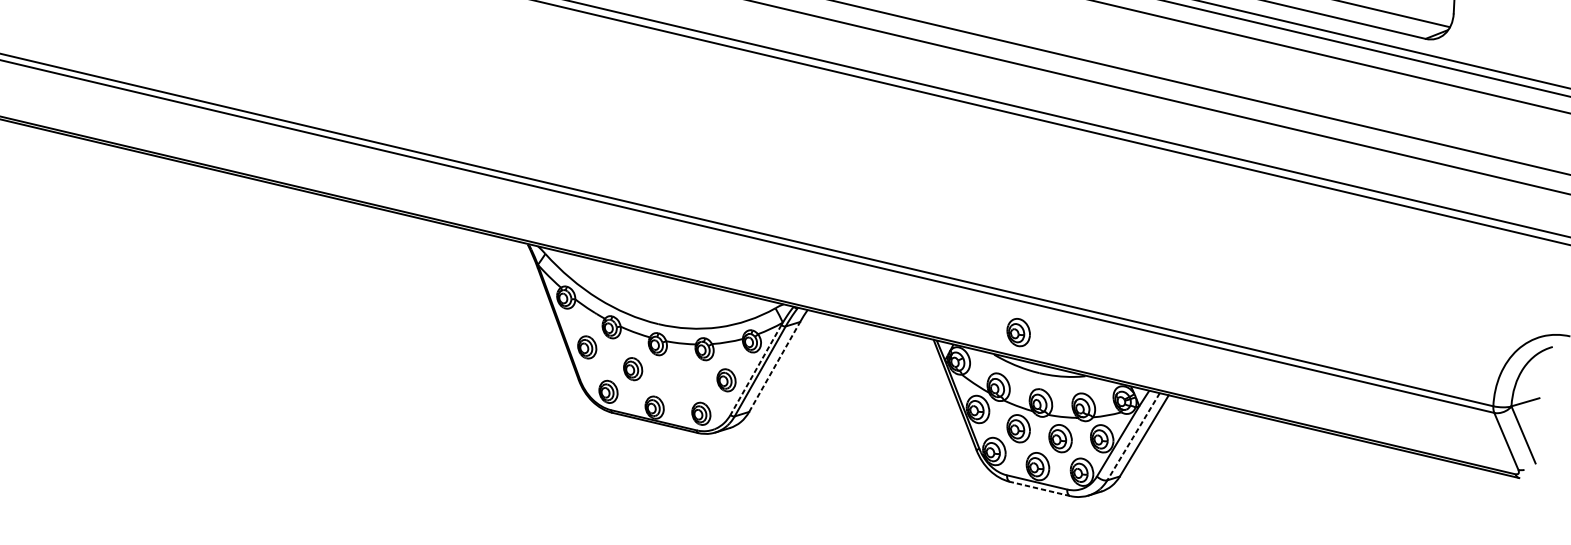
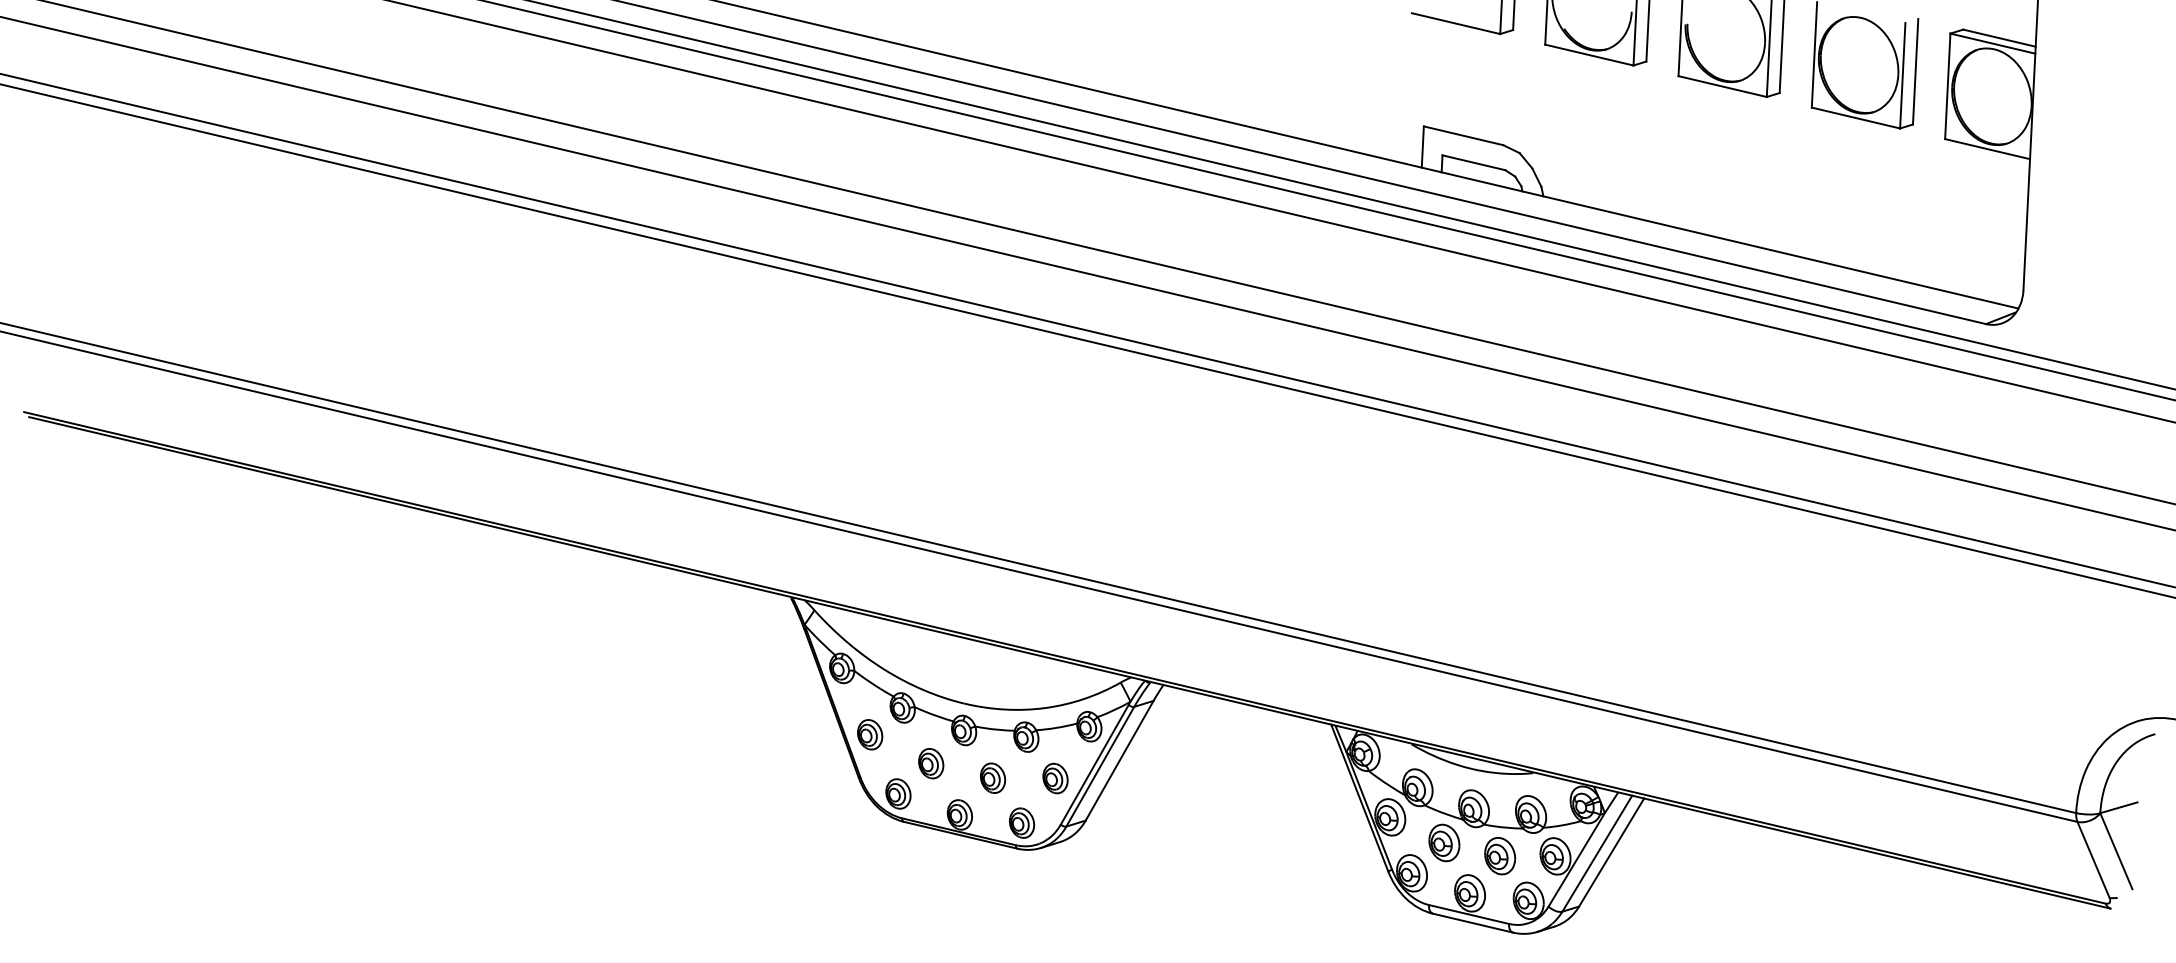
part: (1018, 332) -> (1444, 714), removed
line: (774, 366) -> (1119, 760), dashed -> solid
line: (755, 369) -> (1094, 764), dashed -> solid
part: (679, 379) -> (993, 777), added
line: (1133, 436) -> (1597, 853), dashed -> solid
line: (1039, 489) -> (1472, 923), dashed -> solid

